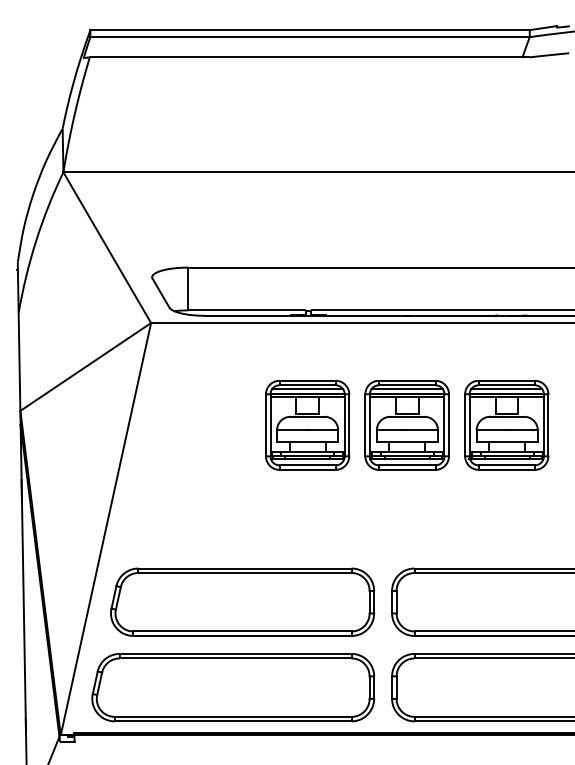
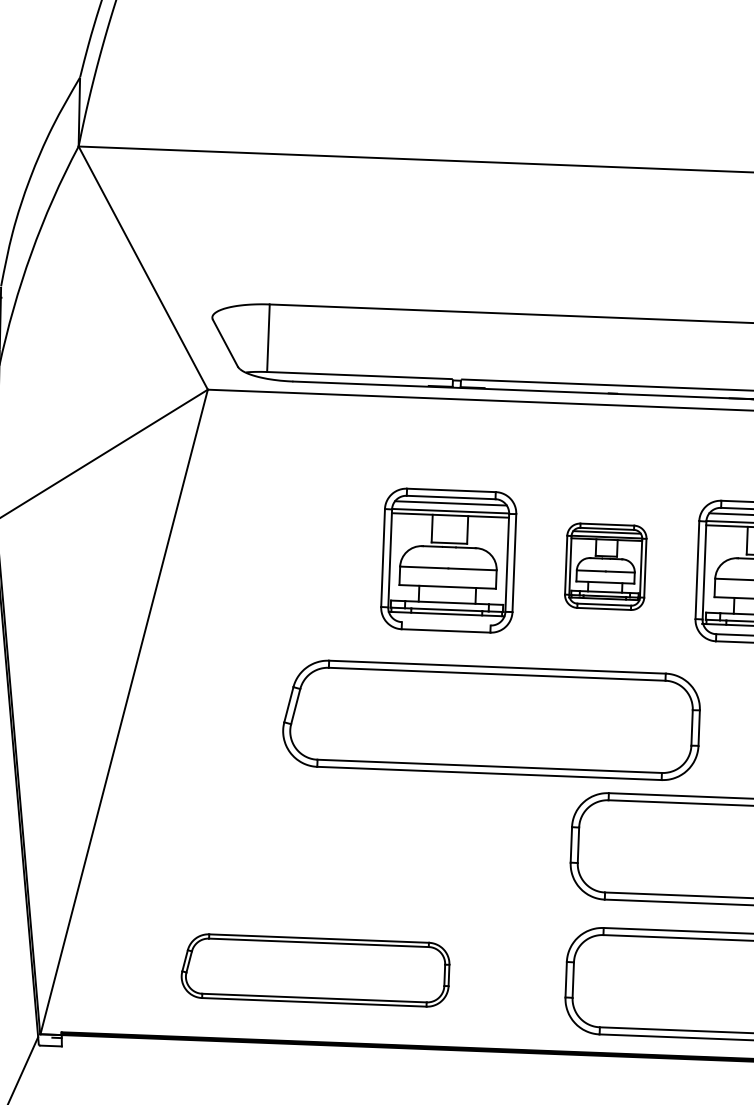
part: (406, 425) -> (604, 566), size x0.6
line: (307, 465) -> (446, 624), removed
part: (242, 601) -> (491, 719), moved
part: (233, 687) -> (315, 969), size x0.6

